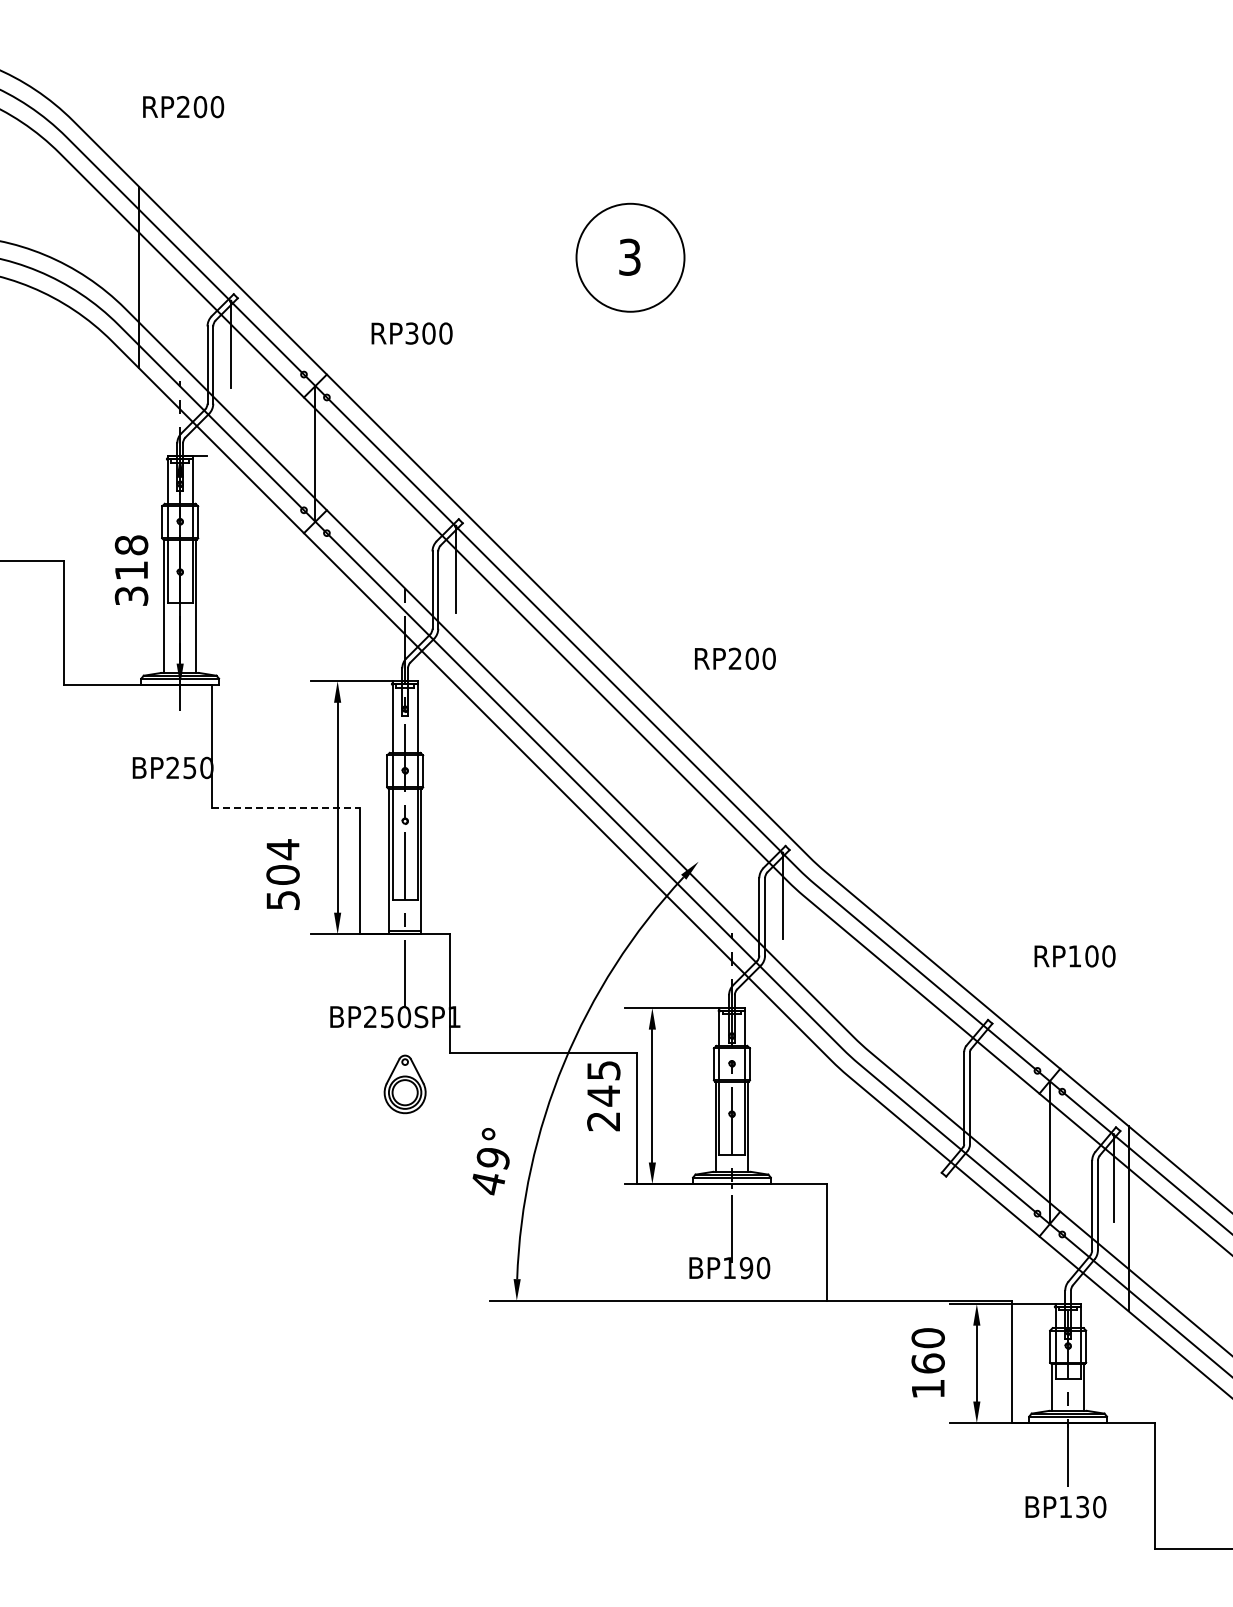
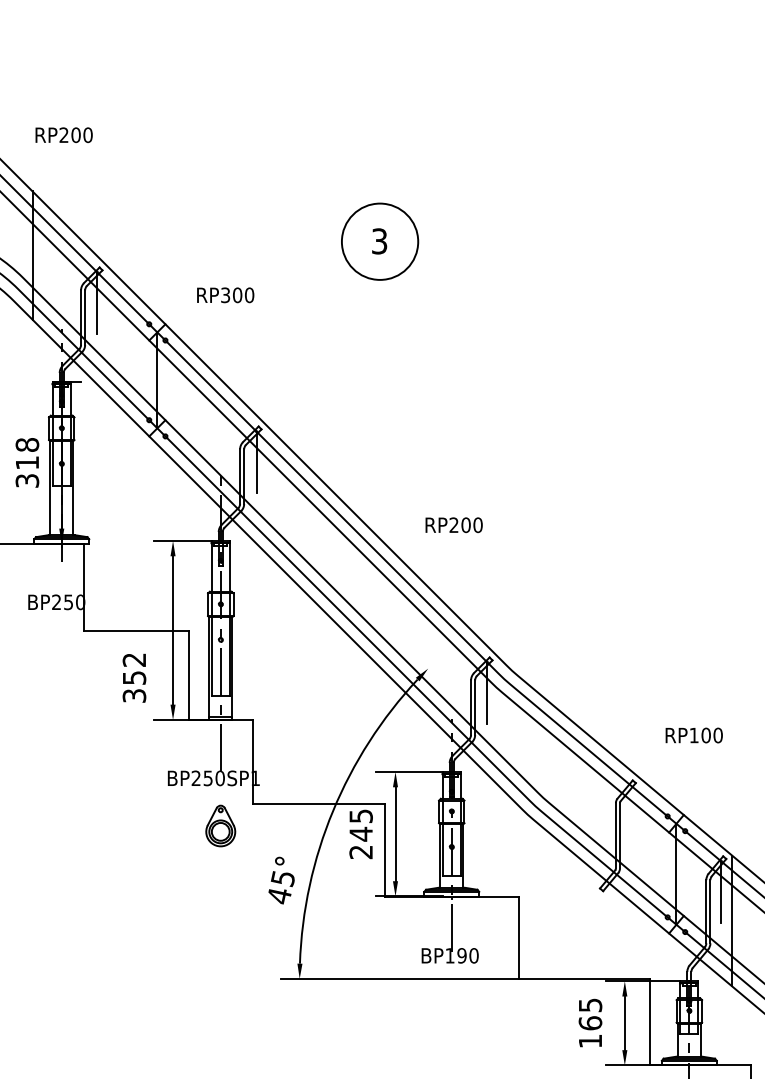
line: (286, 808) -> (136, 631), dashed -> solid
text: (282, 874) -> (134, 677), 504 -> 352
text: (492, 1159) -> (282, 879), 49° -> 45°
text: (927, 1338) -> (589, 1005), 160 -> 165

